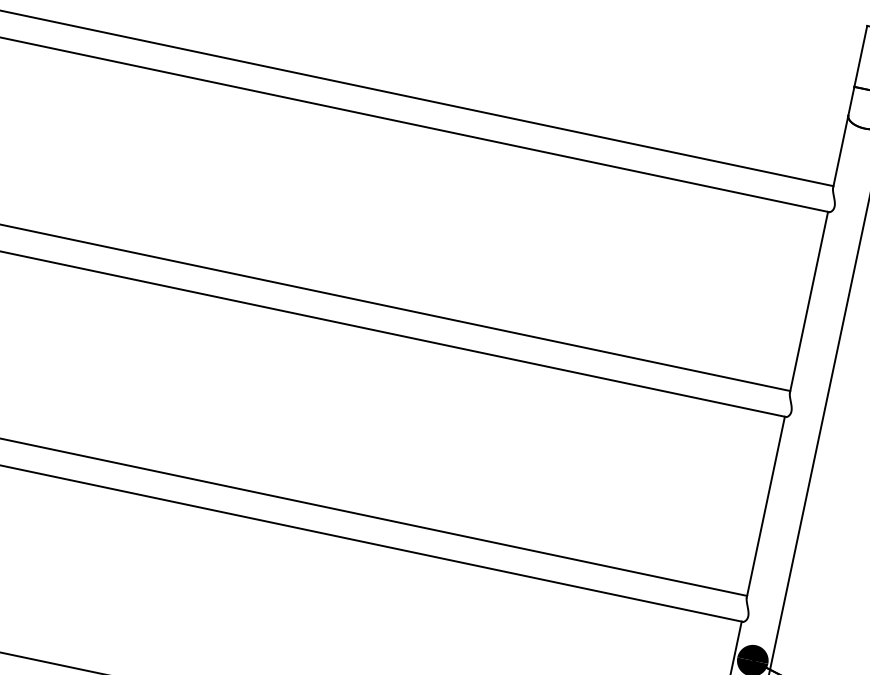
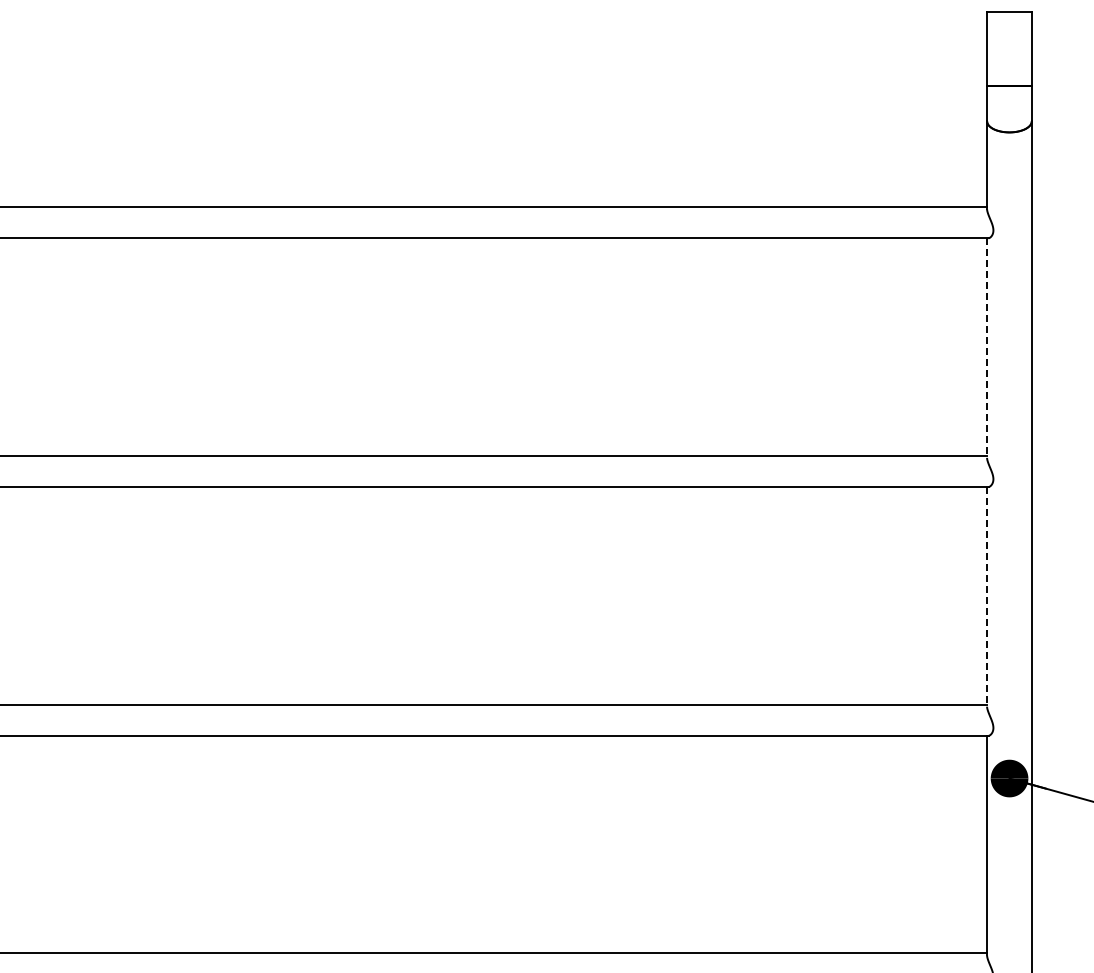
line: (809, 302) -> (987, 348), solid -> dashed
line: (766, 506) -> (987, 596), solid -> dashed

